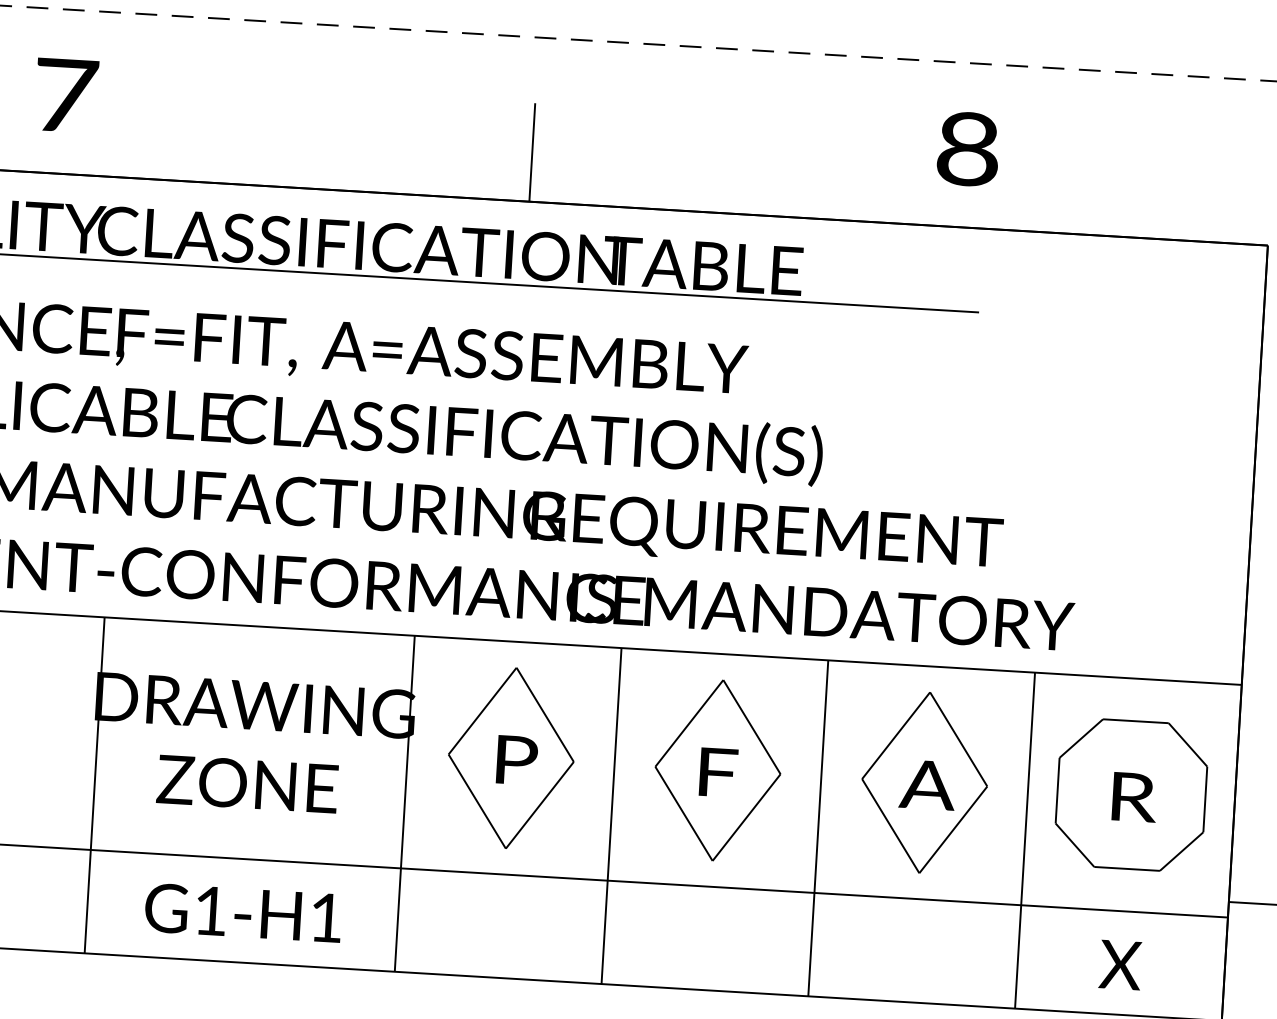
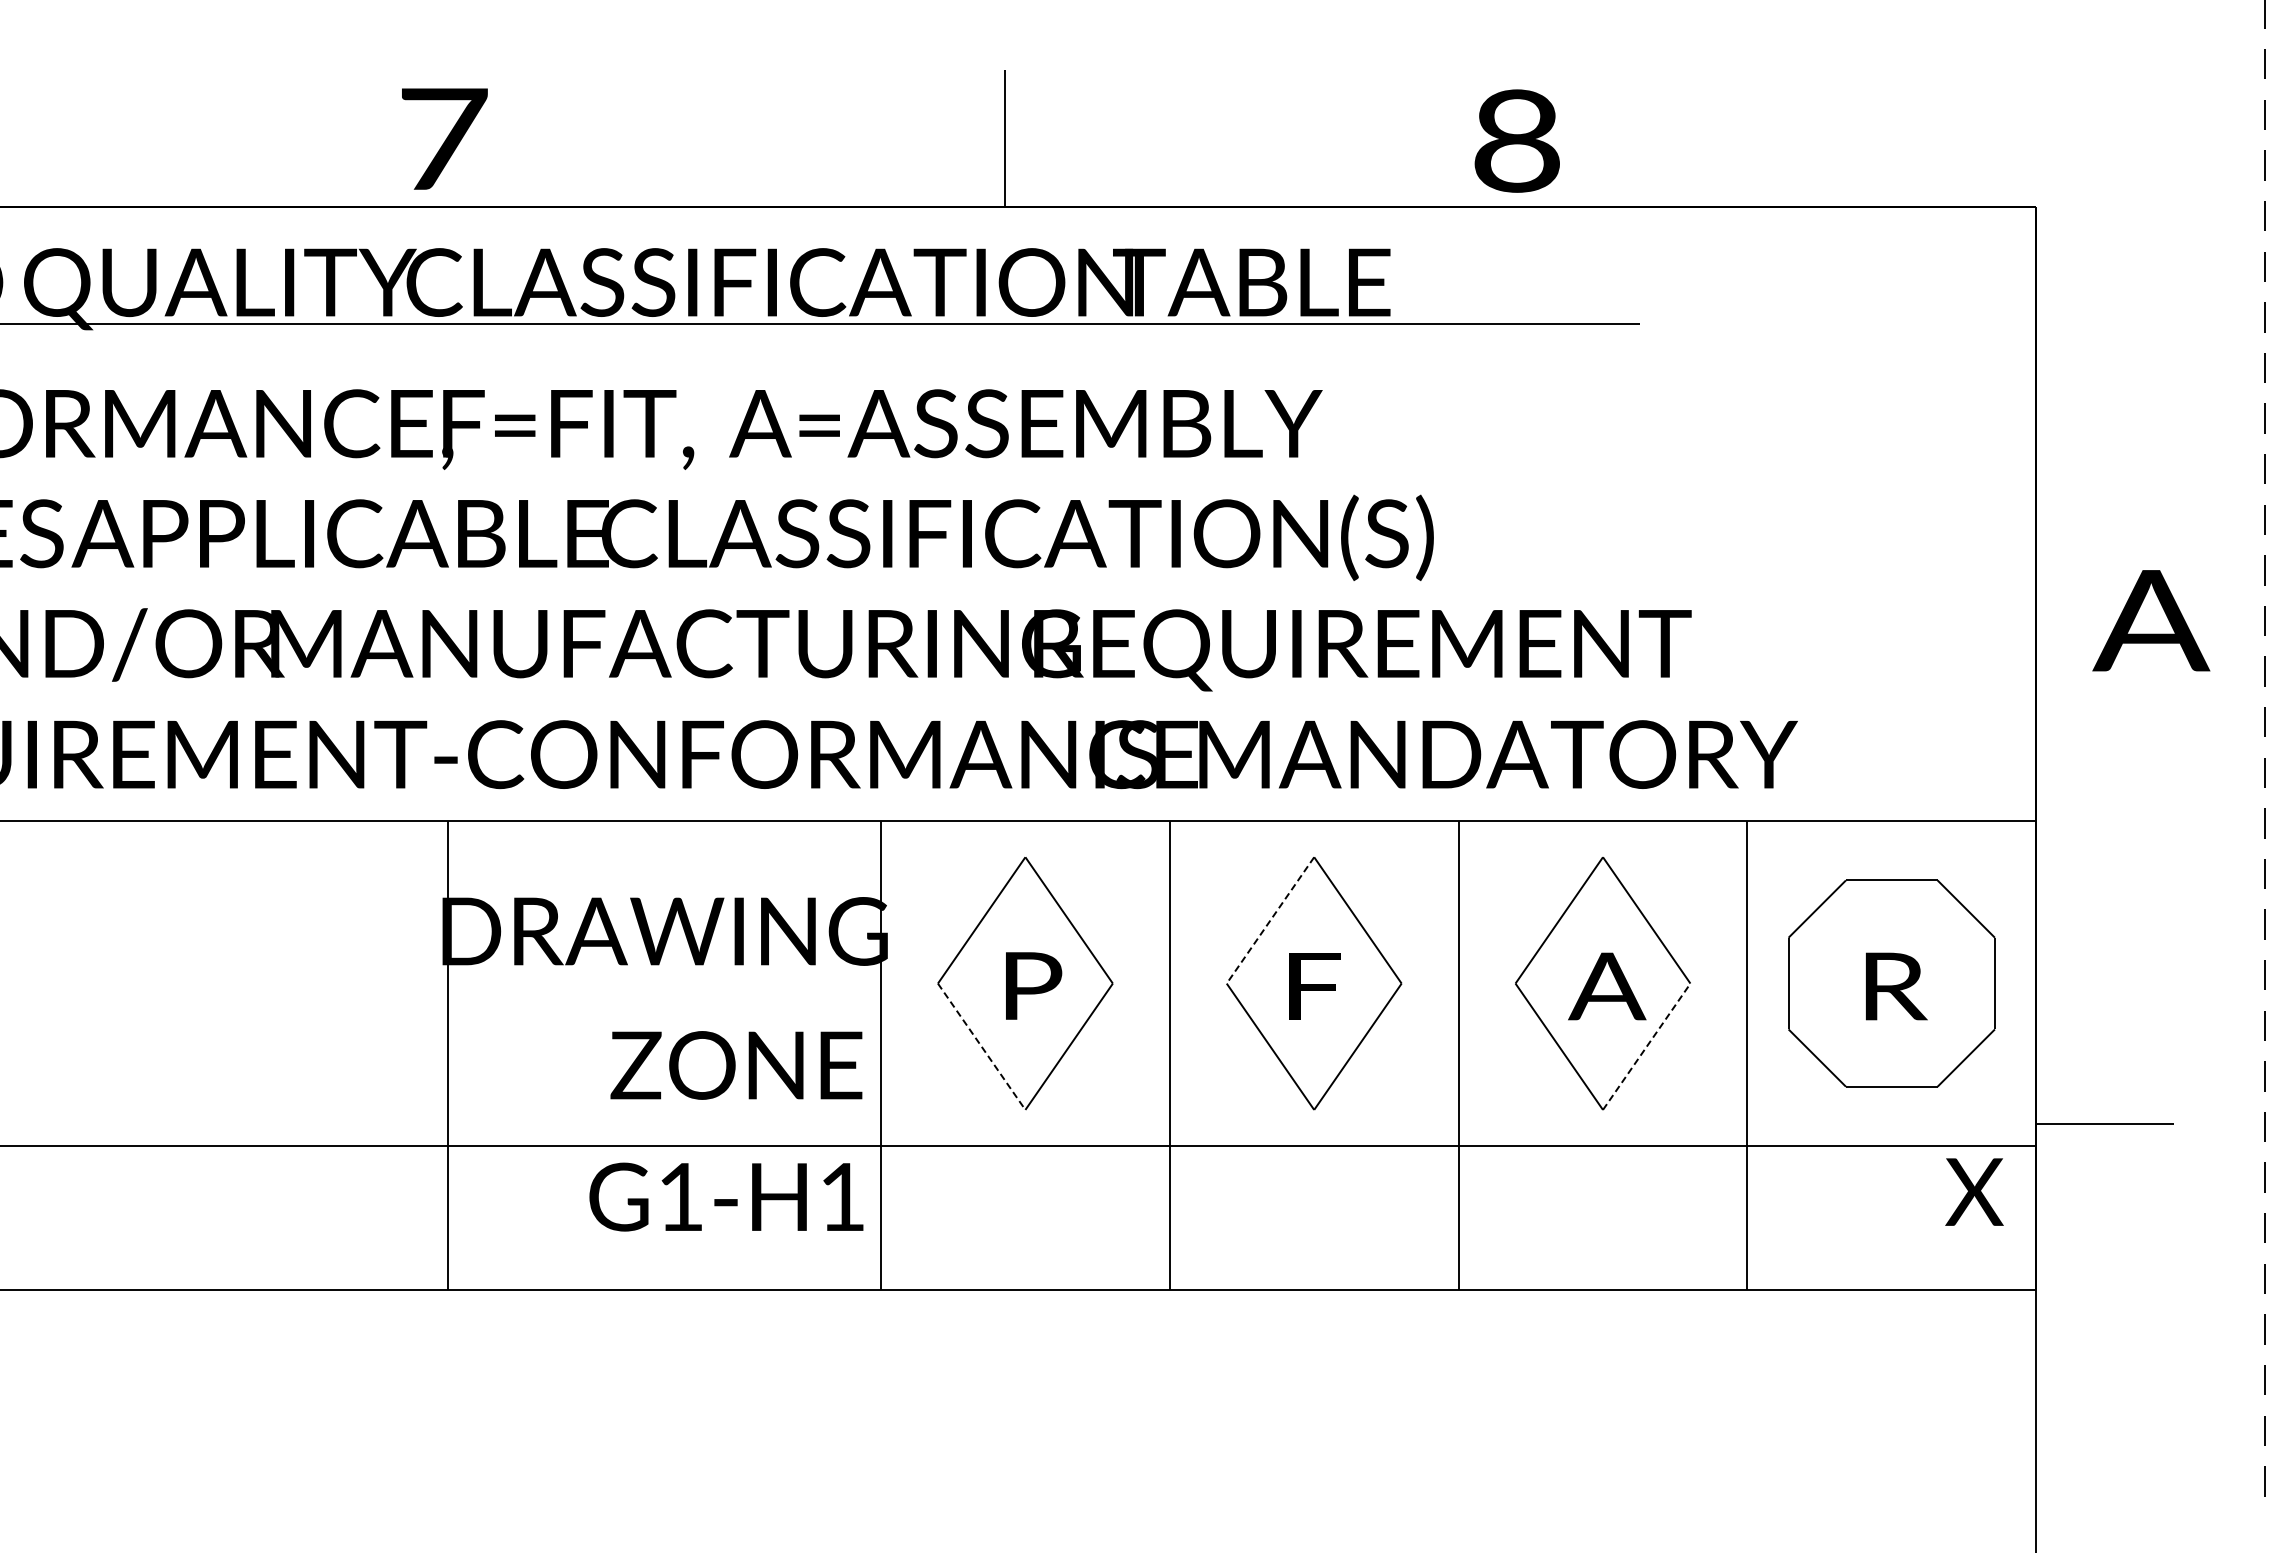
text: (66, 95) -> (444, 138), moved
text: (967, 148) -> (1516, 140), moved
line: (689, 723) -> (1270, 920), solid -> dashed
text: (247, 784) -> (736, 1065), moved
line: (477, 801) -> (981, 1046), solid -> dashed
line: (953, 829) -> (1646, 1046), solid -> dashed
text: (243, 912) -> (726, 1196), moved
text: (1120, 964) -> (1974, 1191), moved

